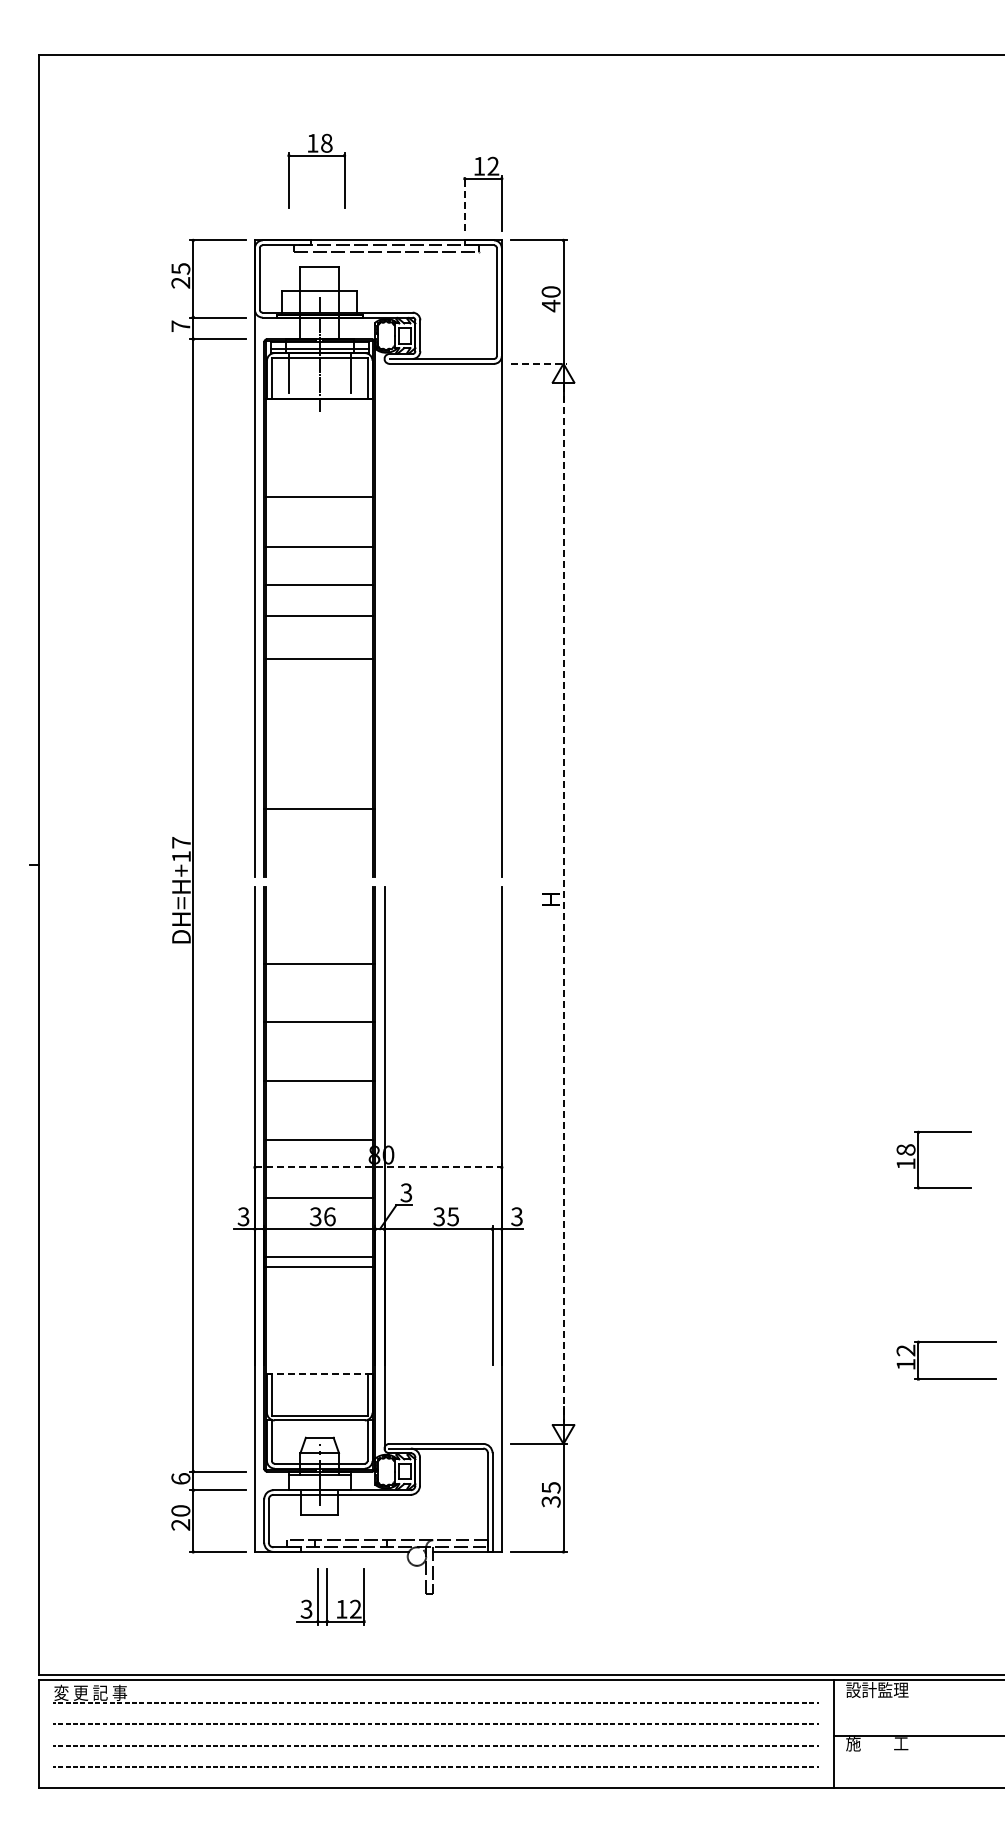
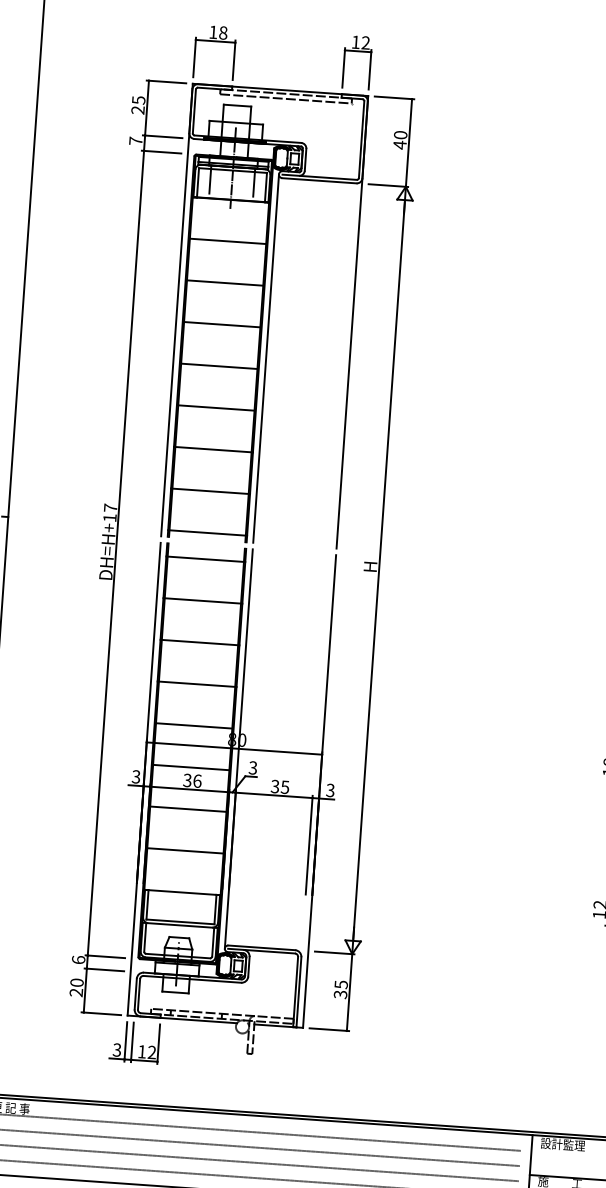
part: (316, 156) -> (215, 41), moved
line: (464, 203) -> (343, 67), dashed -> solid
line: (538, 363) -> (388, 185), dashed -> solid
line: (319, 496) -> (227, 241), moved
line: (319, 547) -> (224, 283), moved
line: (319, 584) -> (219, 366), moved
line: (319, 615) -> (222, 324), moved
line: (384, 617) -> (266, 358), added
line: (319, 659) -> (216, 408), moved
line: (319, 750) -> (213, 449), added
line: (319, 868) -> (207, 533), added
line: (563, 904) -> (379, 570), dashed -> solid
line: (319, 905) -> (205, 559), added
line: (378, 1167) -> (234, 748), dashed -> solid
line: (319, 1266) -> (185, 850), moved
line: (319, 1374) -> (182, 892), dashed -> solid
part: (330, 1596) -> (134, 1042), moved

